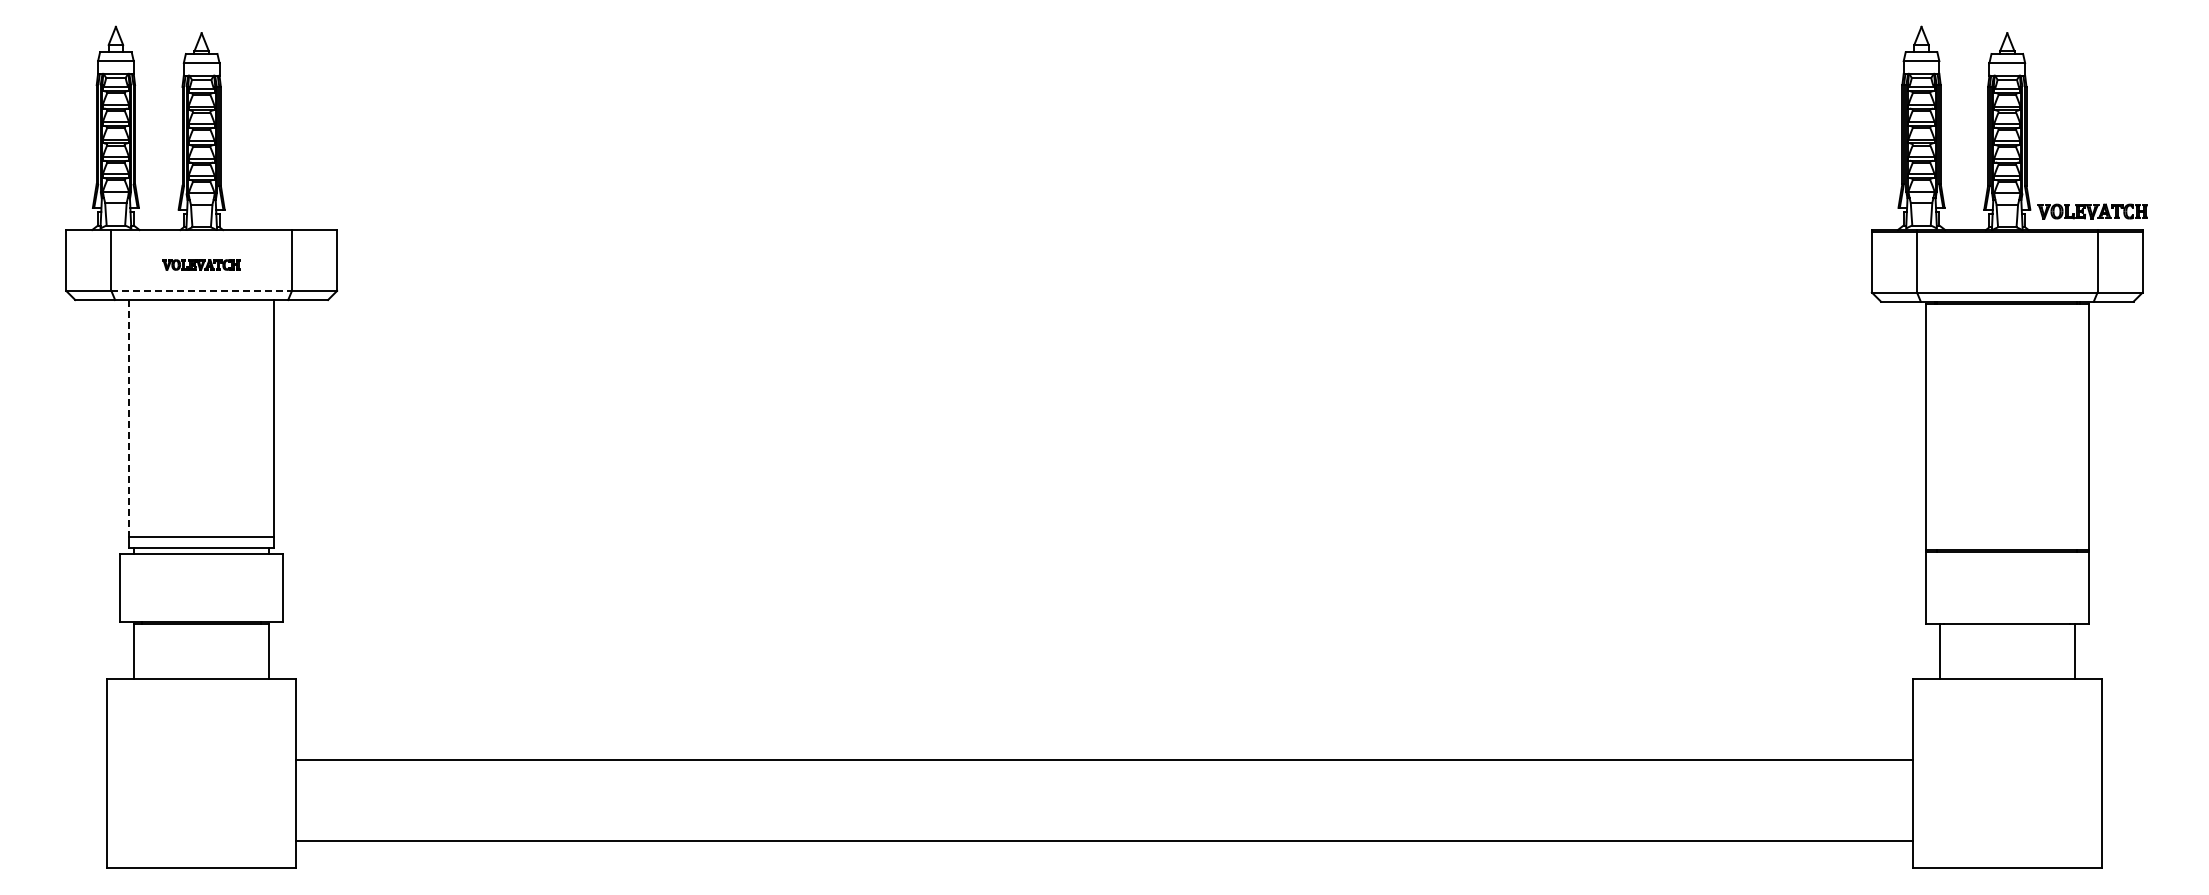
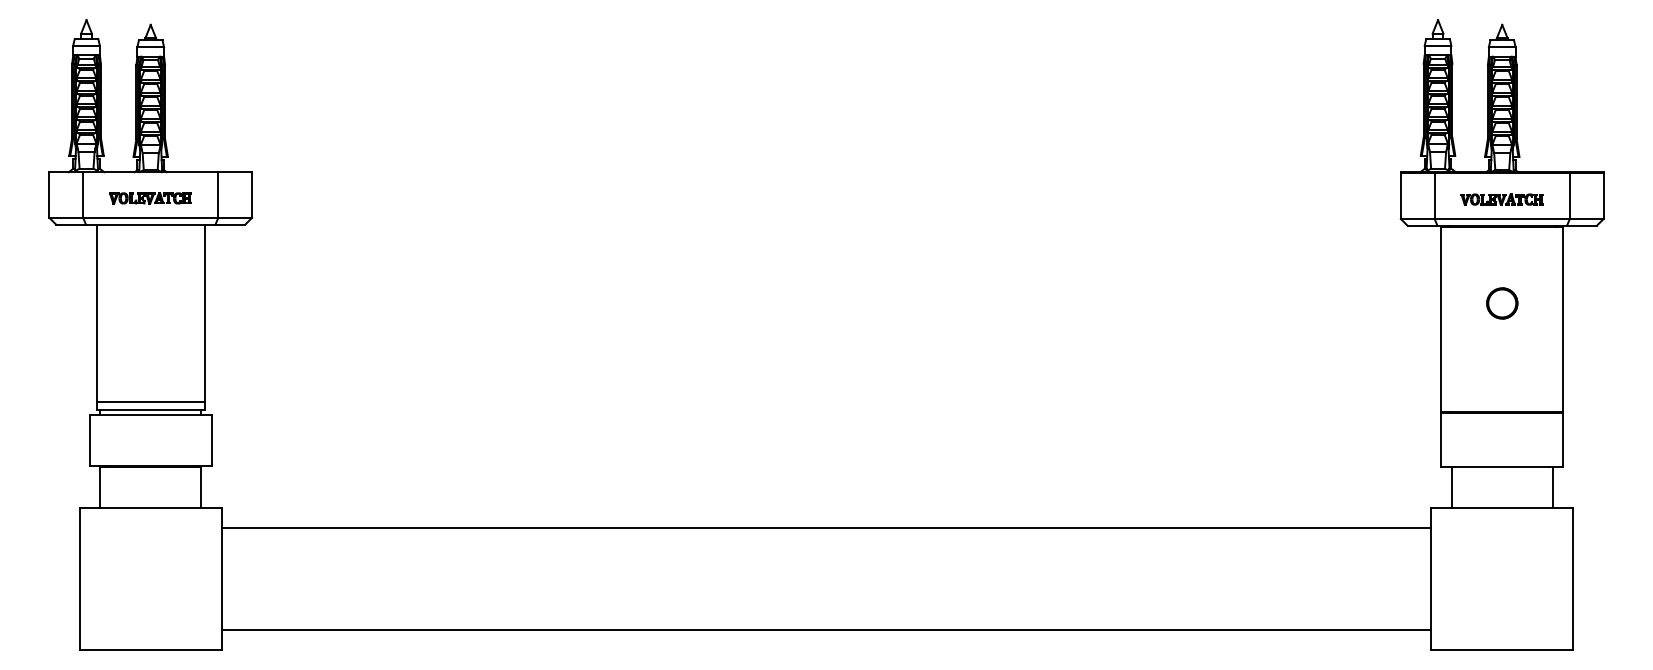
part: (2092, 211) -> (1501, 199), moved
part: (201, 264) -> (150, 198), size x1.43
line: (202, 290) -> (151, 217), dashed -> solid
part: (2007, 405) -> (1502, 303), added
line: (129, 418) -> (96, 313), dashed -> solid
line: (1104, 759) -> (826, 528), moved

